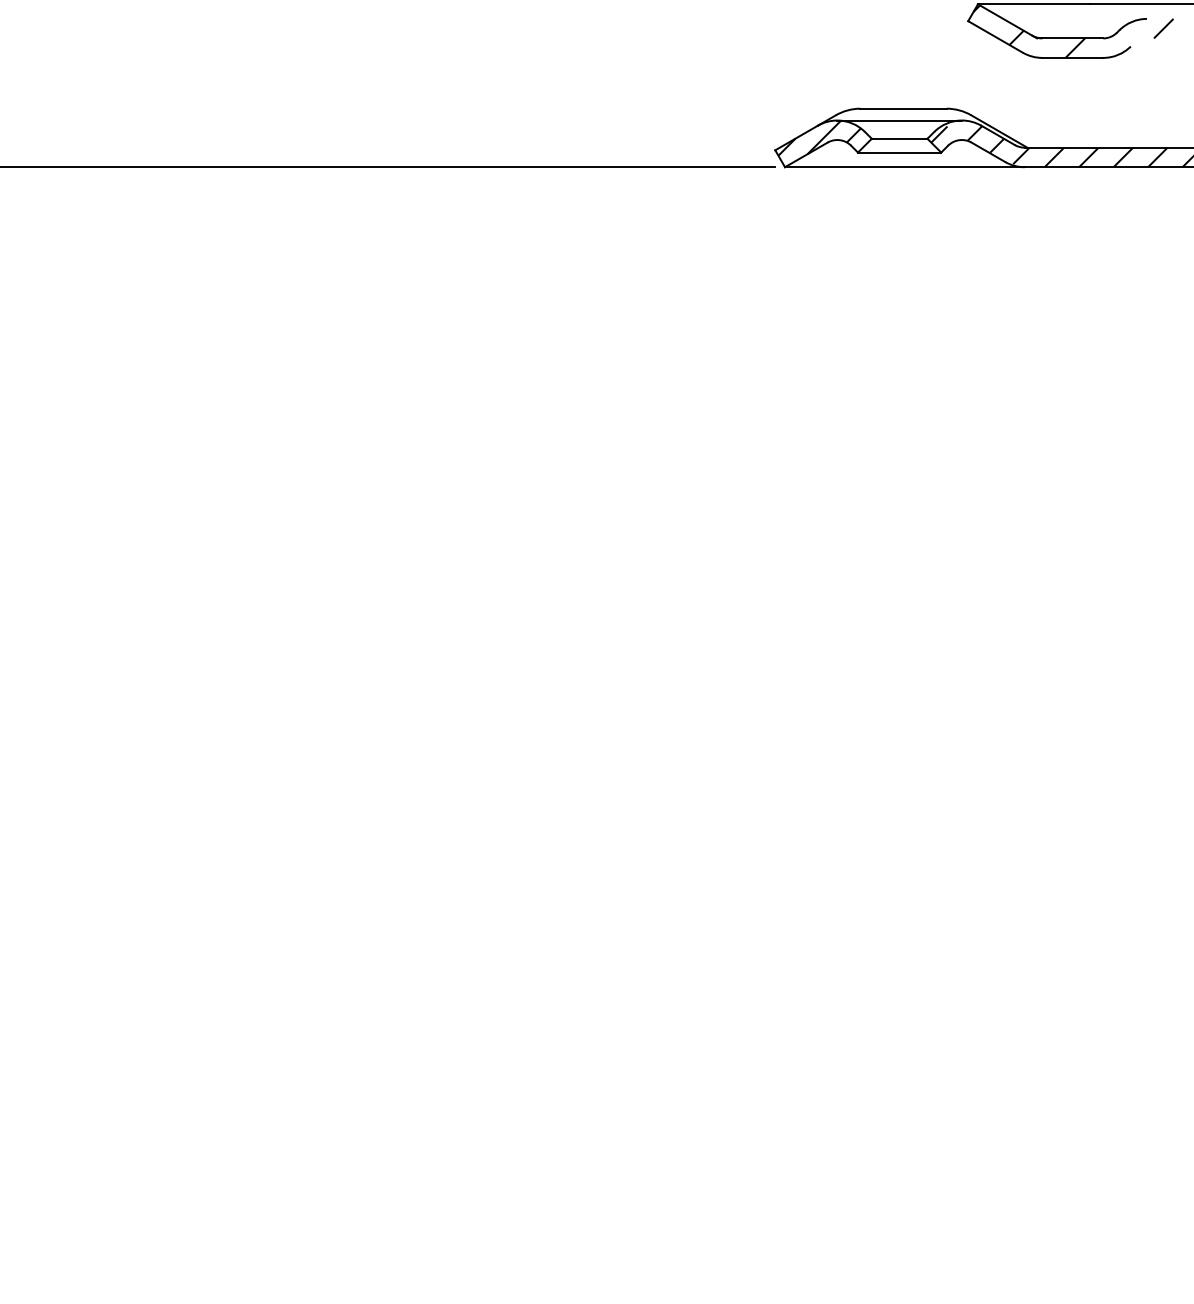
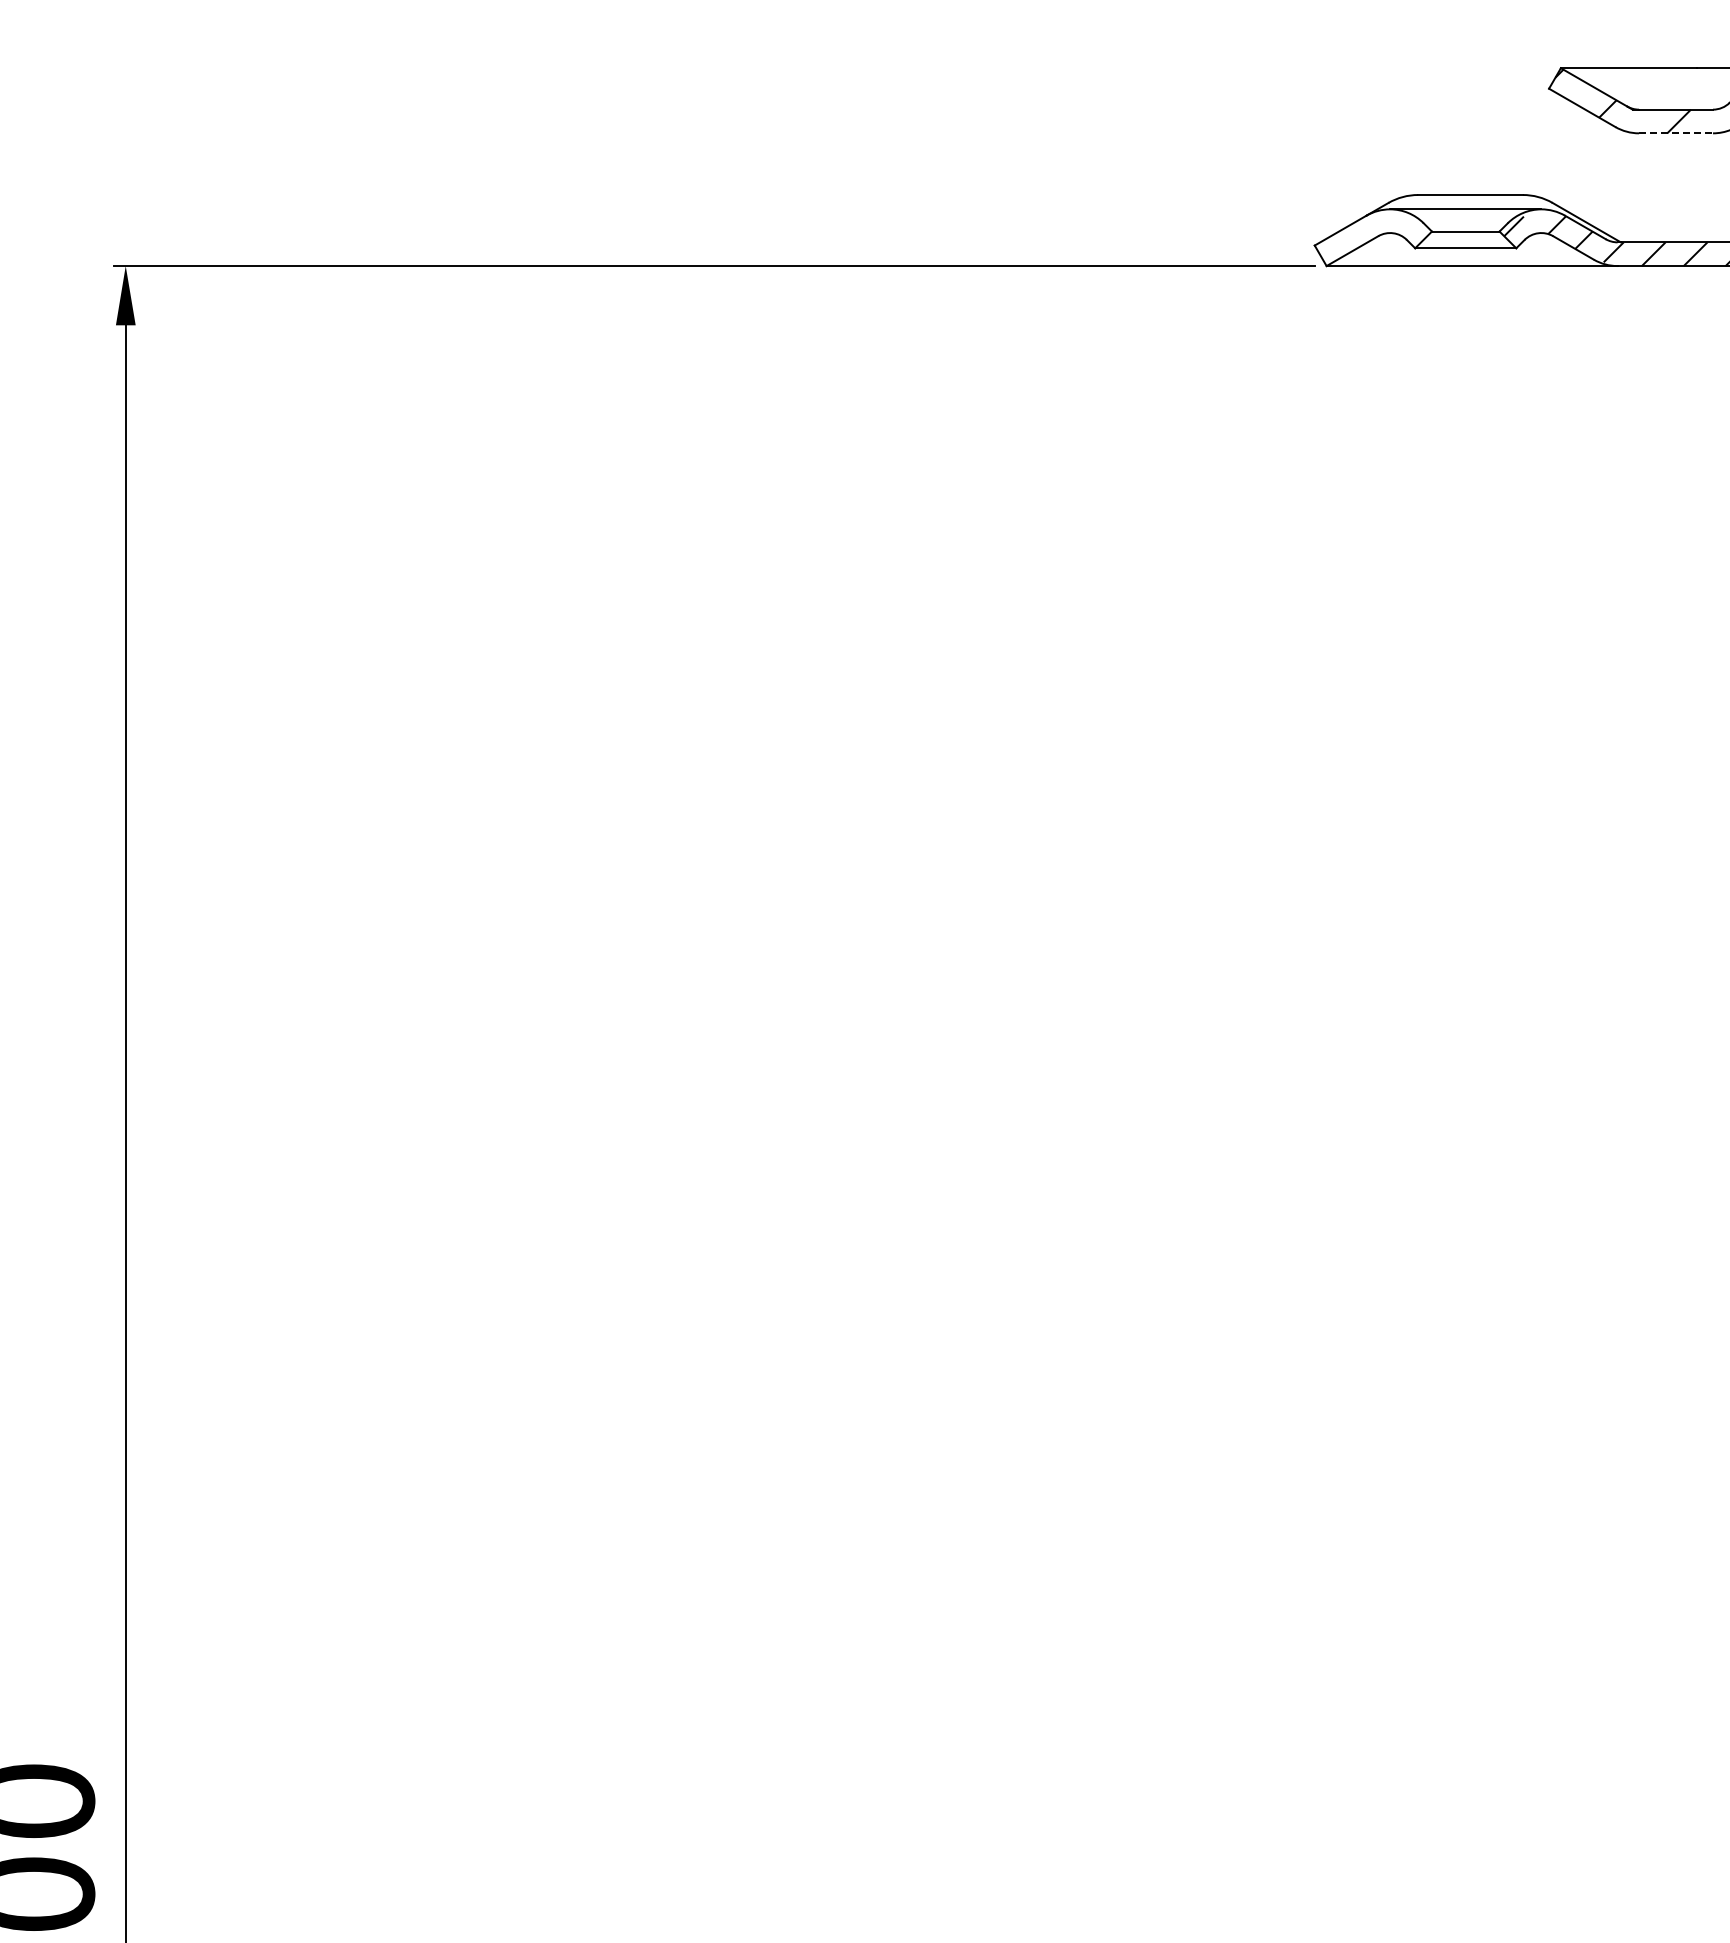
line: (1073, 58) -> (1676, 133), solid -> dashed
hatch: (819, 137) -> (1368, 230), removed

